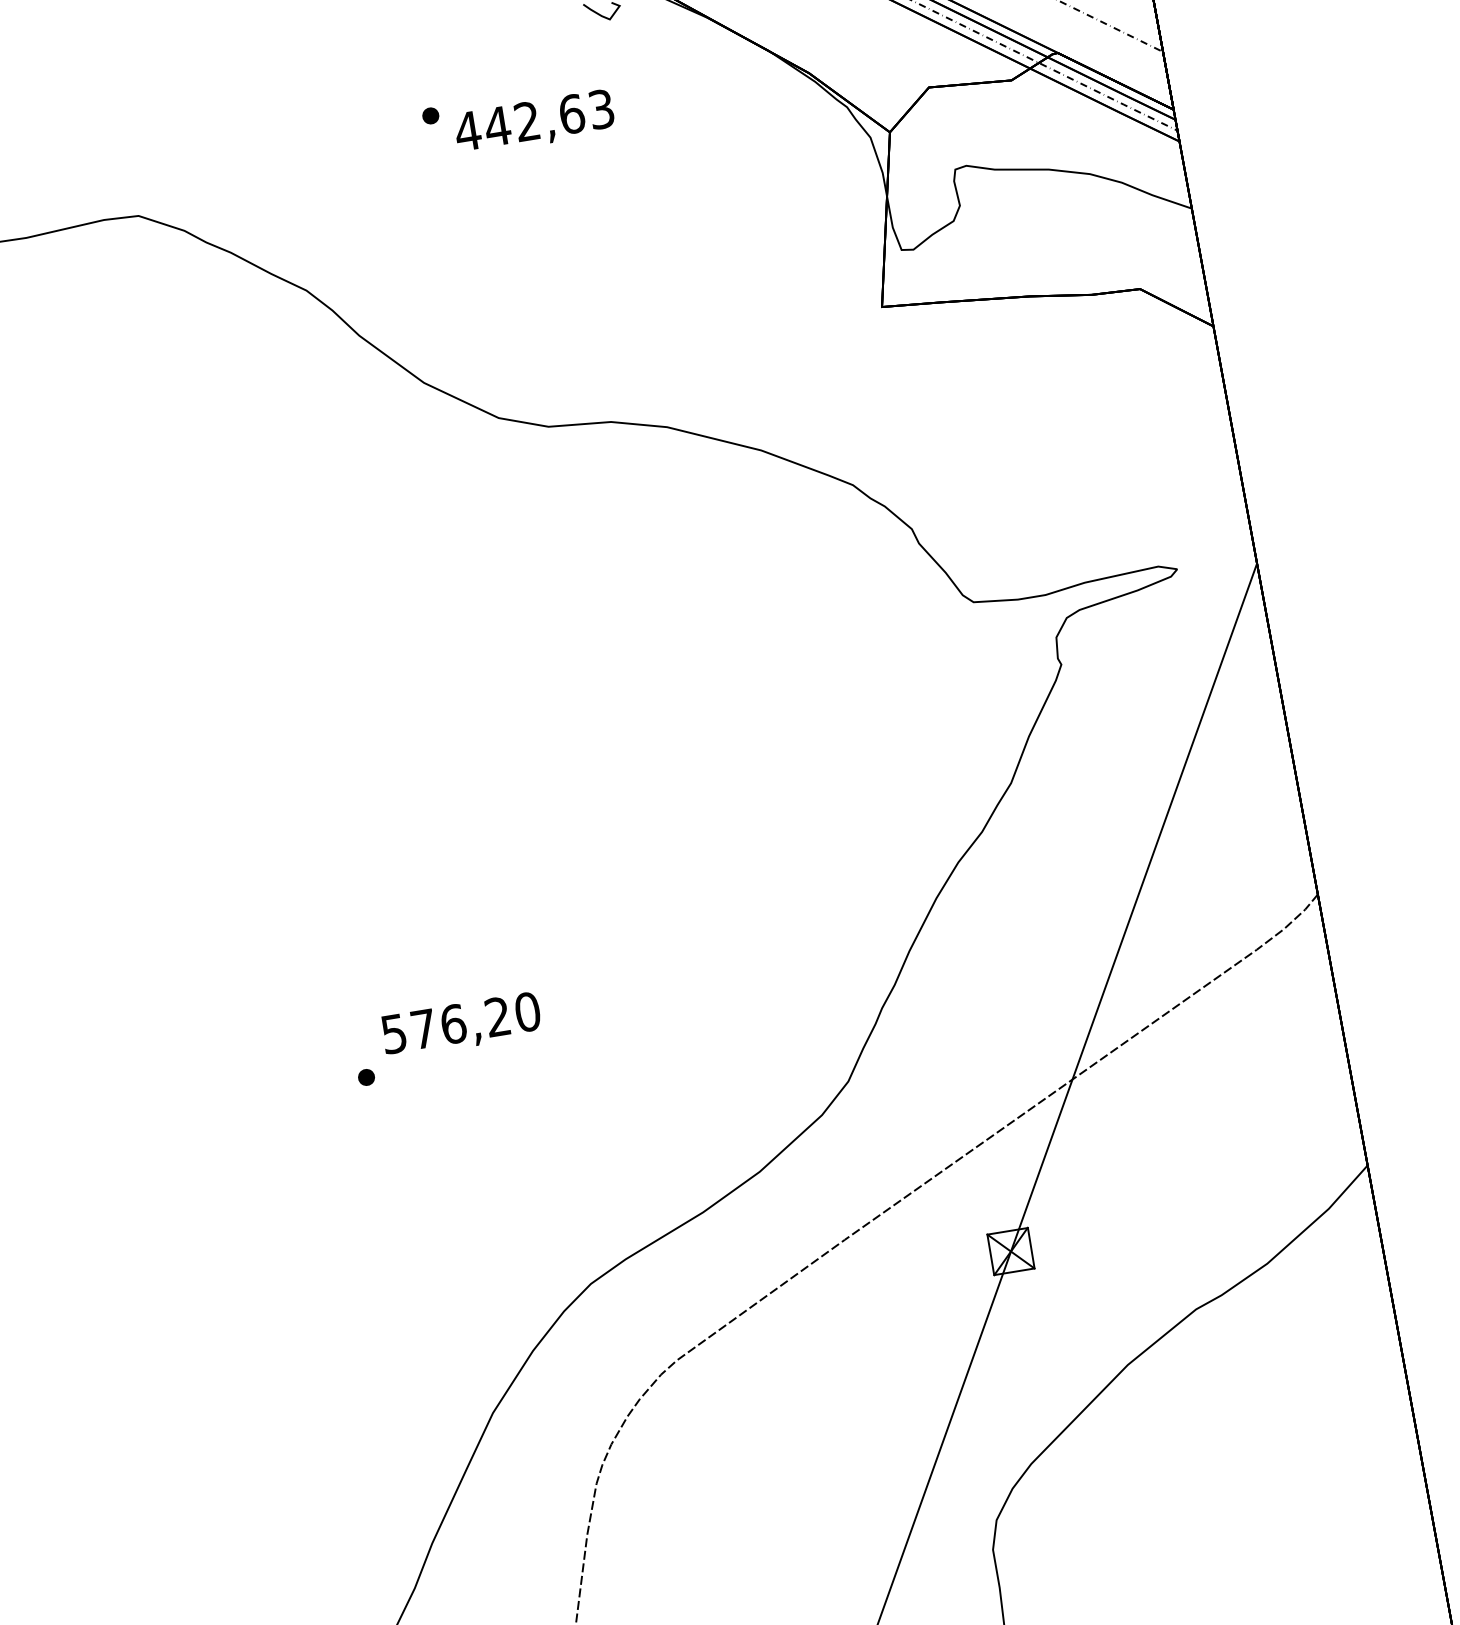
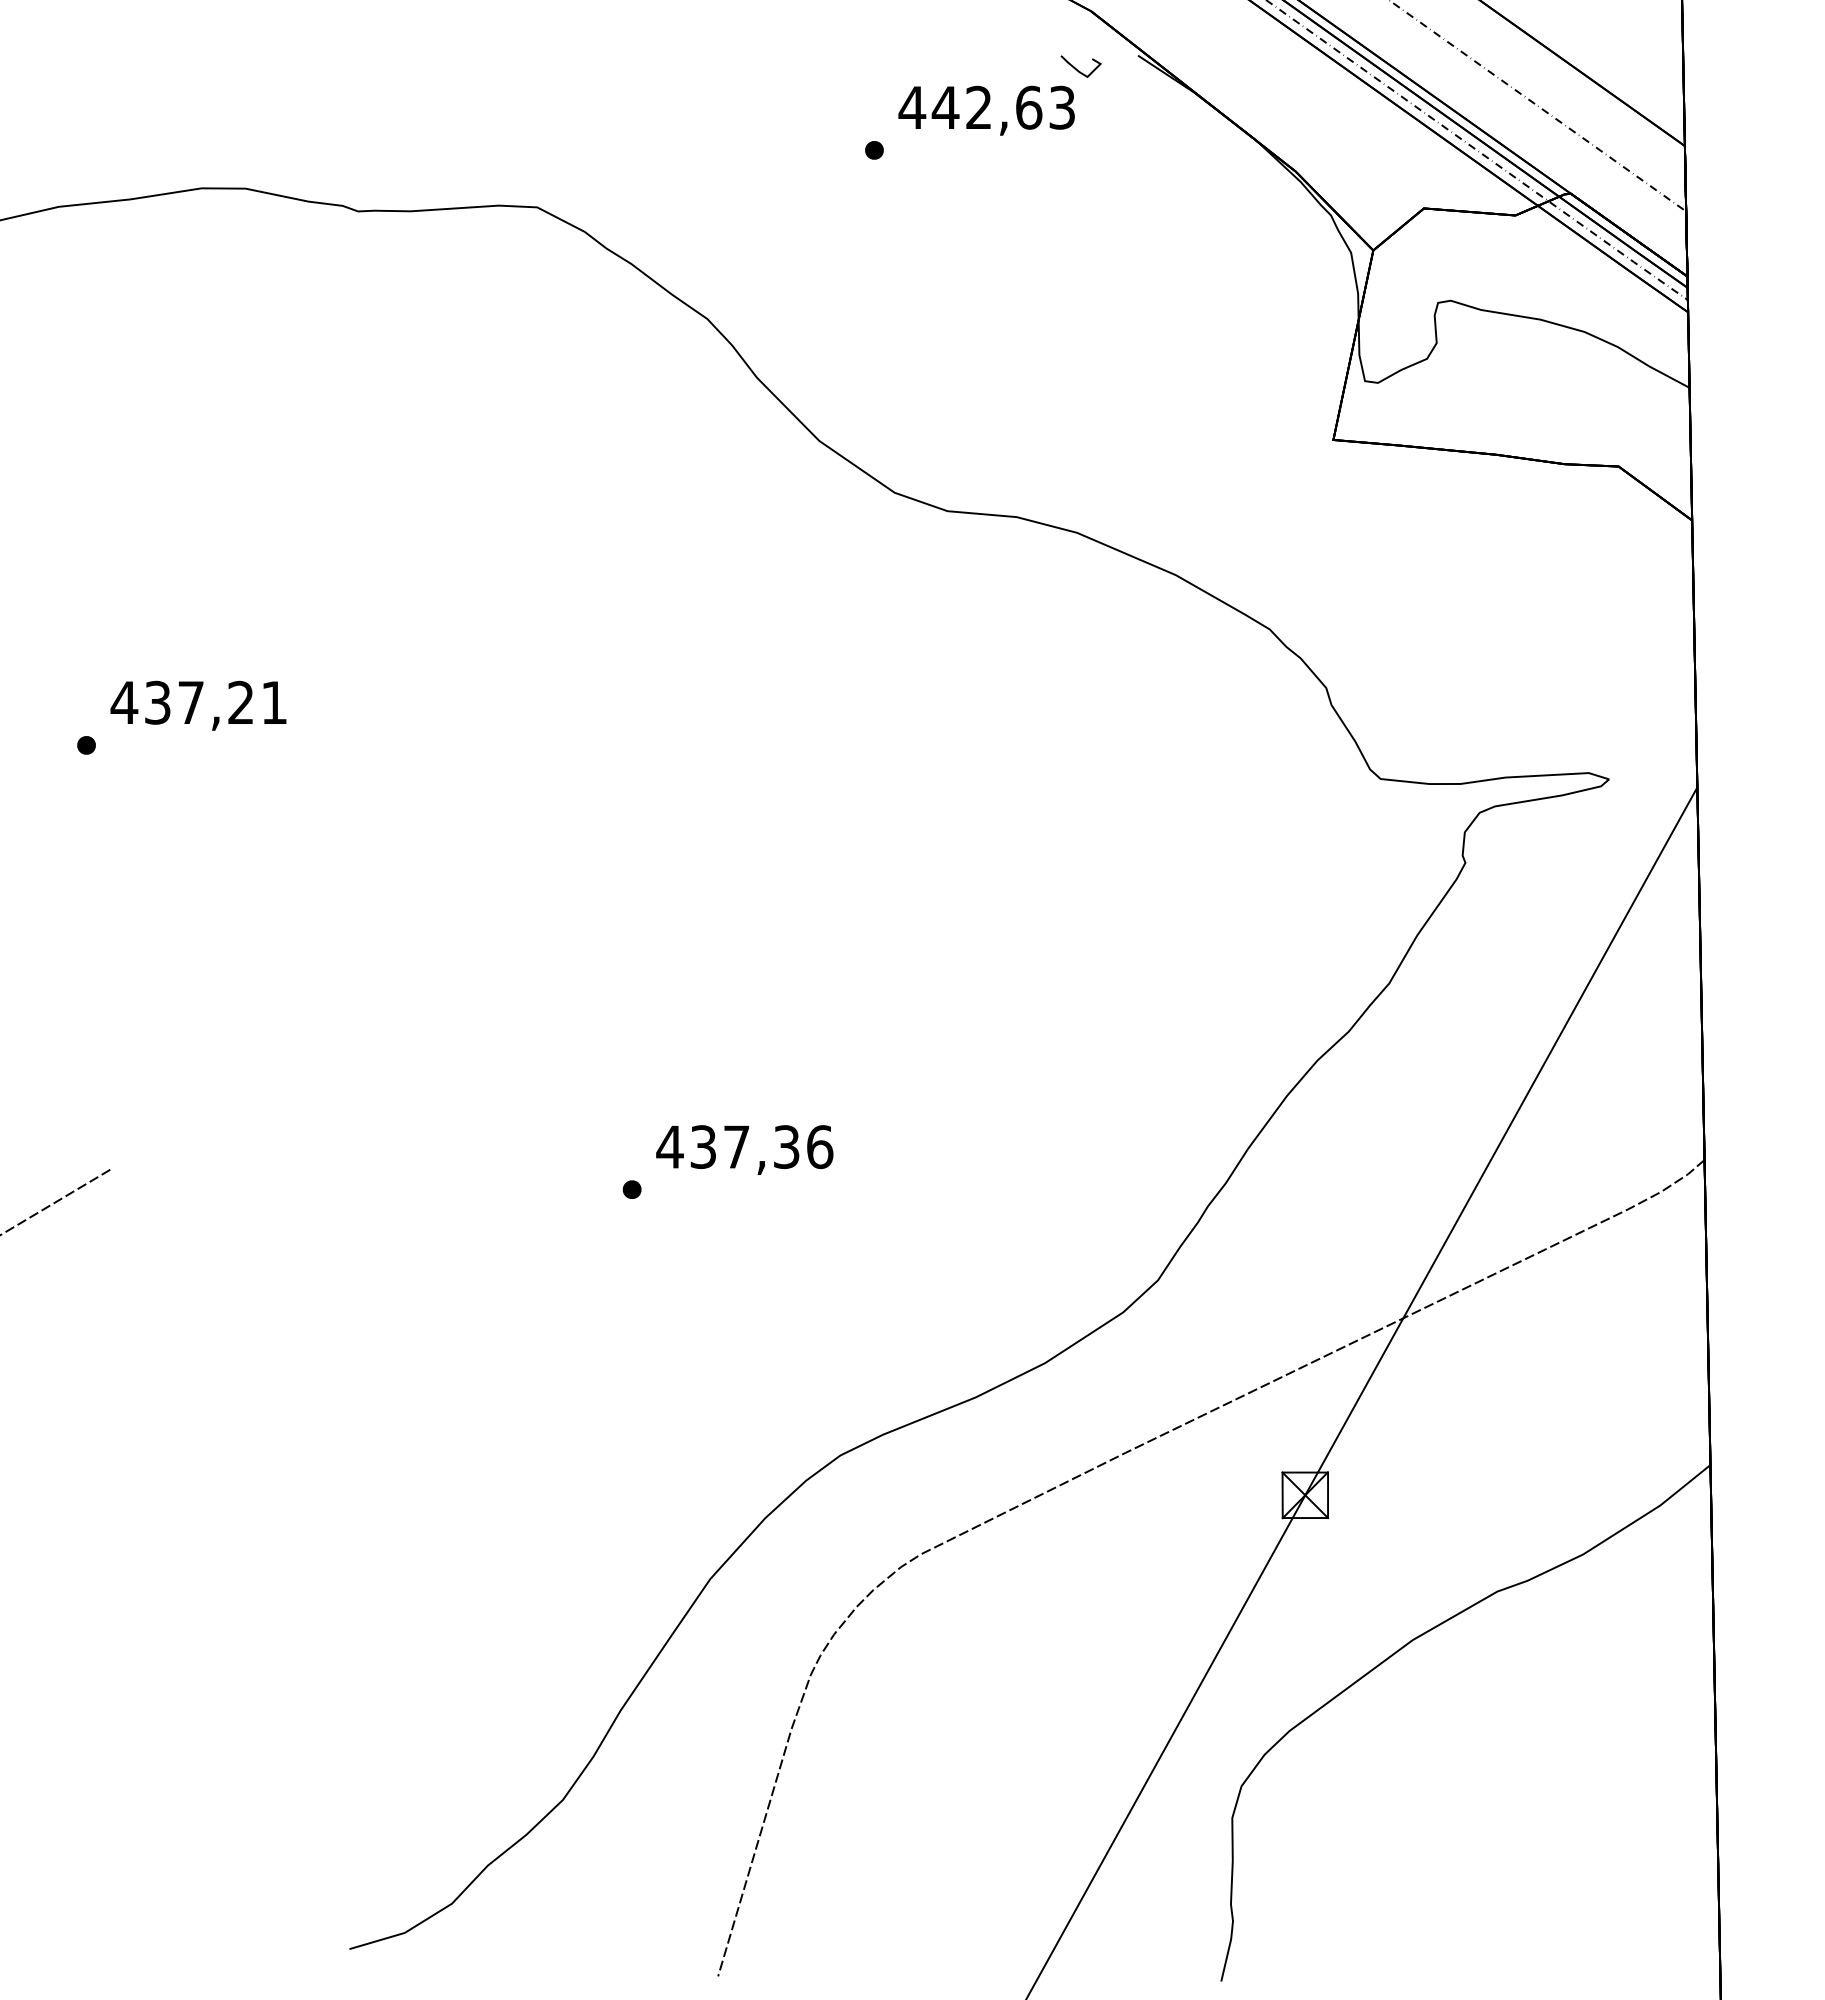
text: (534, 122) -> (986, 110), moved
text: (460, 1023) -> (744, 1147), 576,20 -> 437,36

